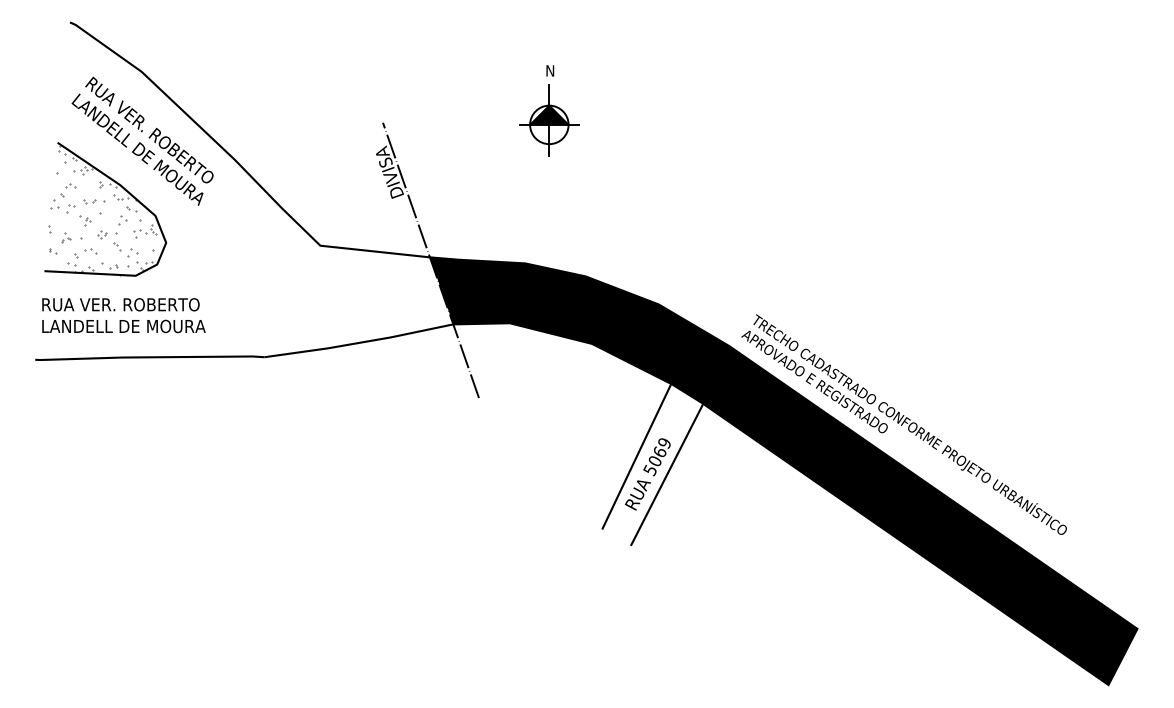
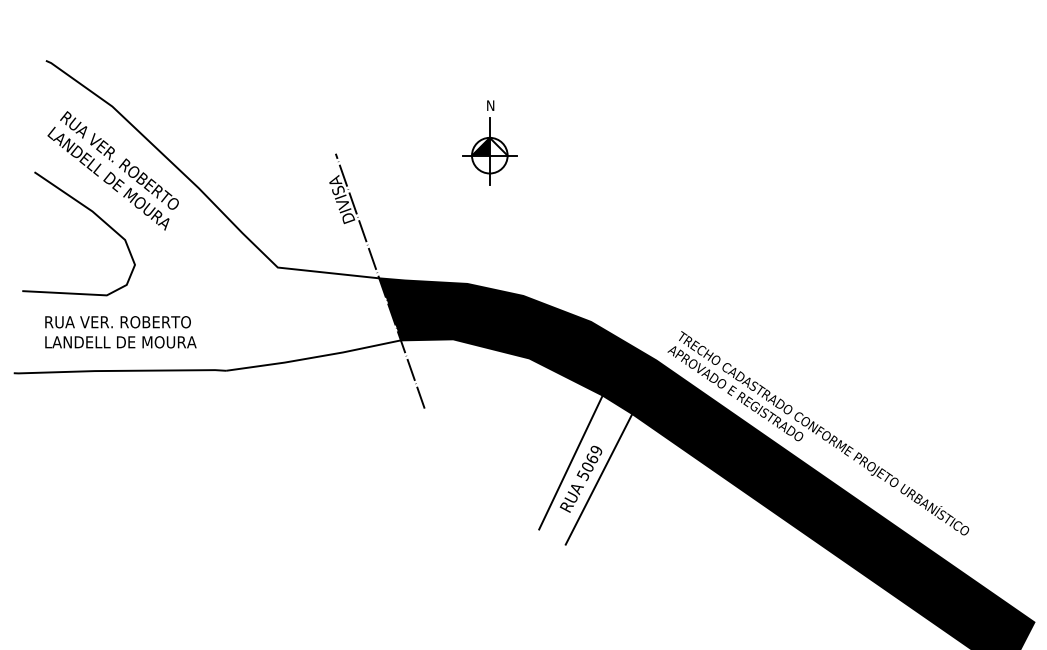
fill: (558, 114) -> (498, 146), removed
hatch: (102, 209) -> (76, 234), removed
text: (123, 315) -> (120, 332), moved

